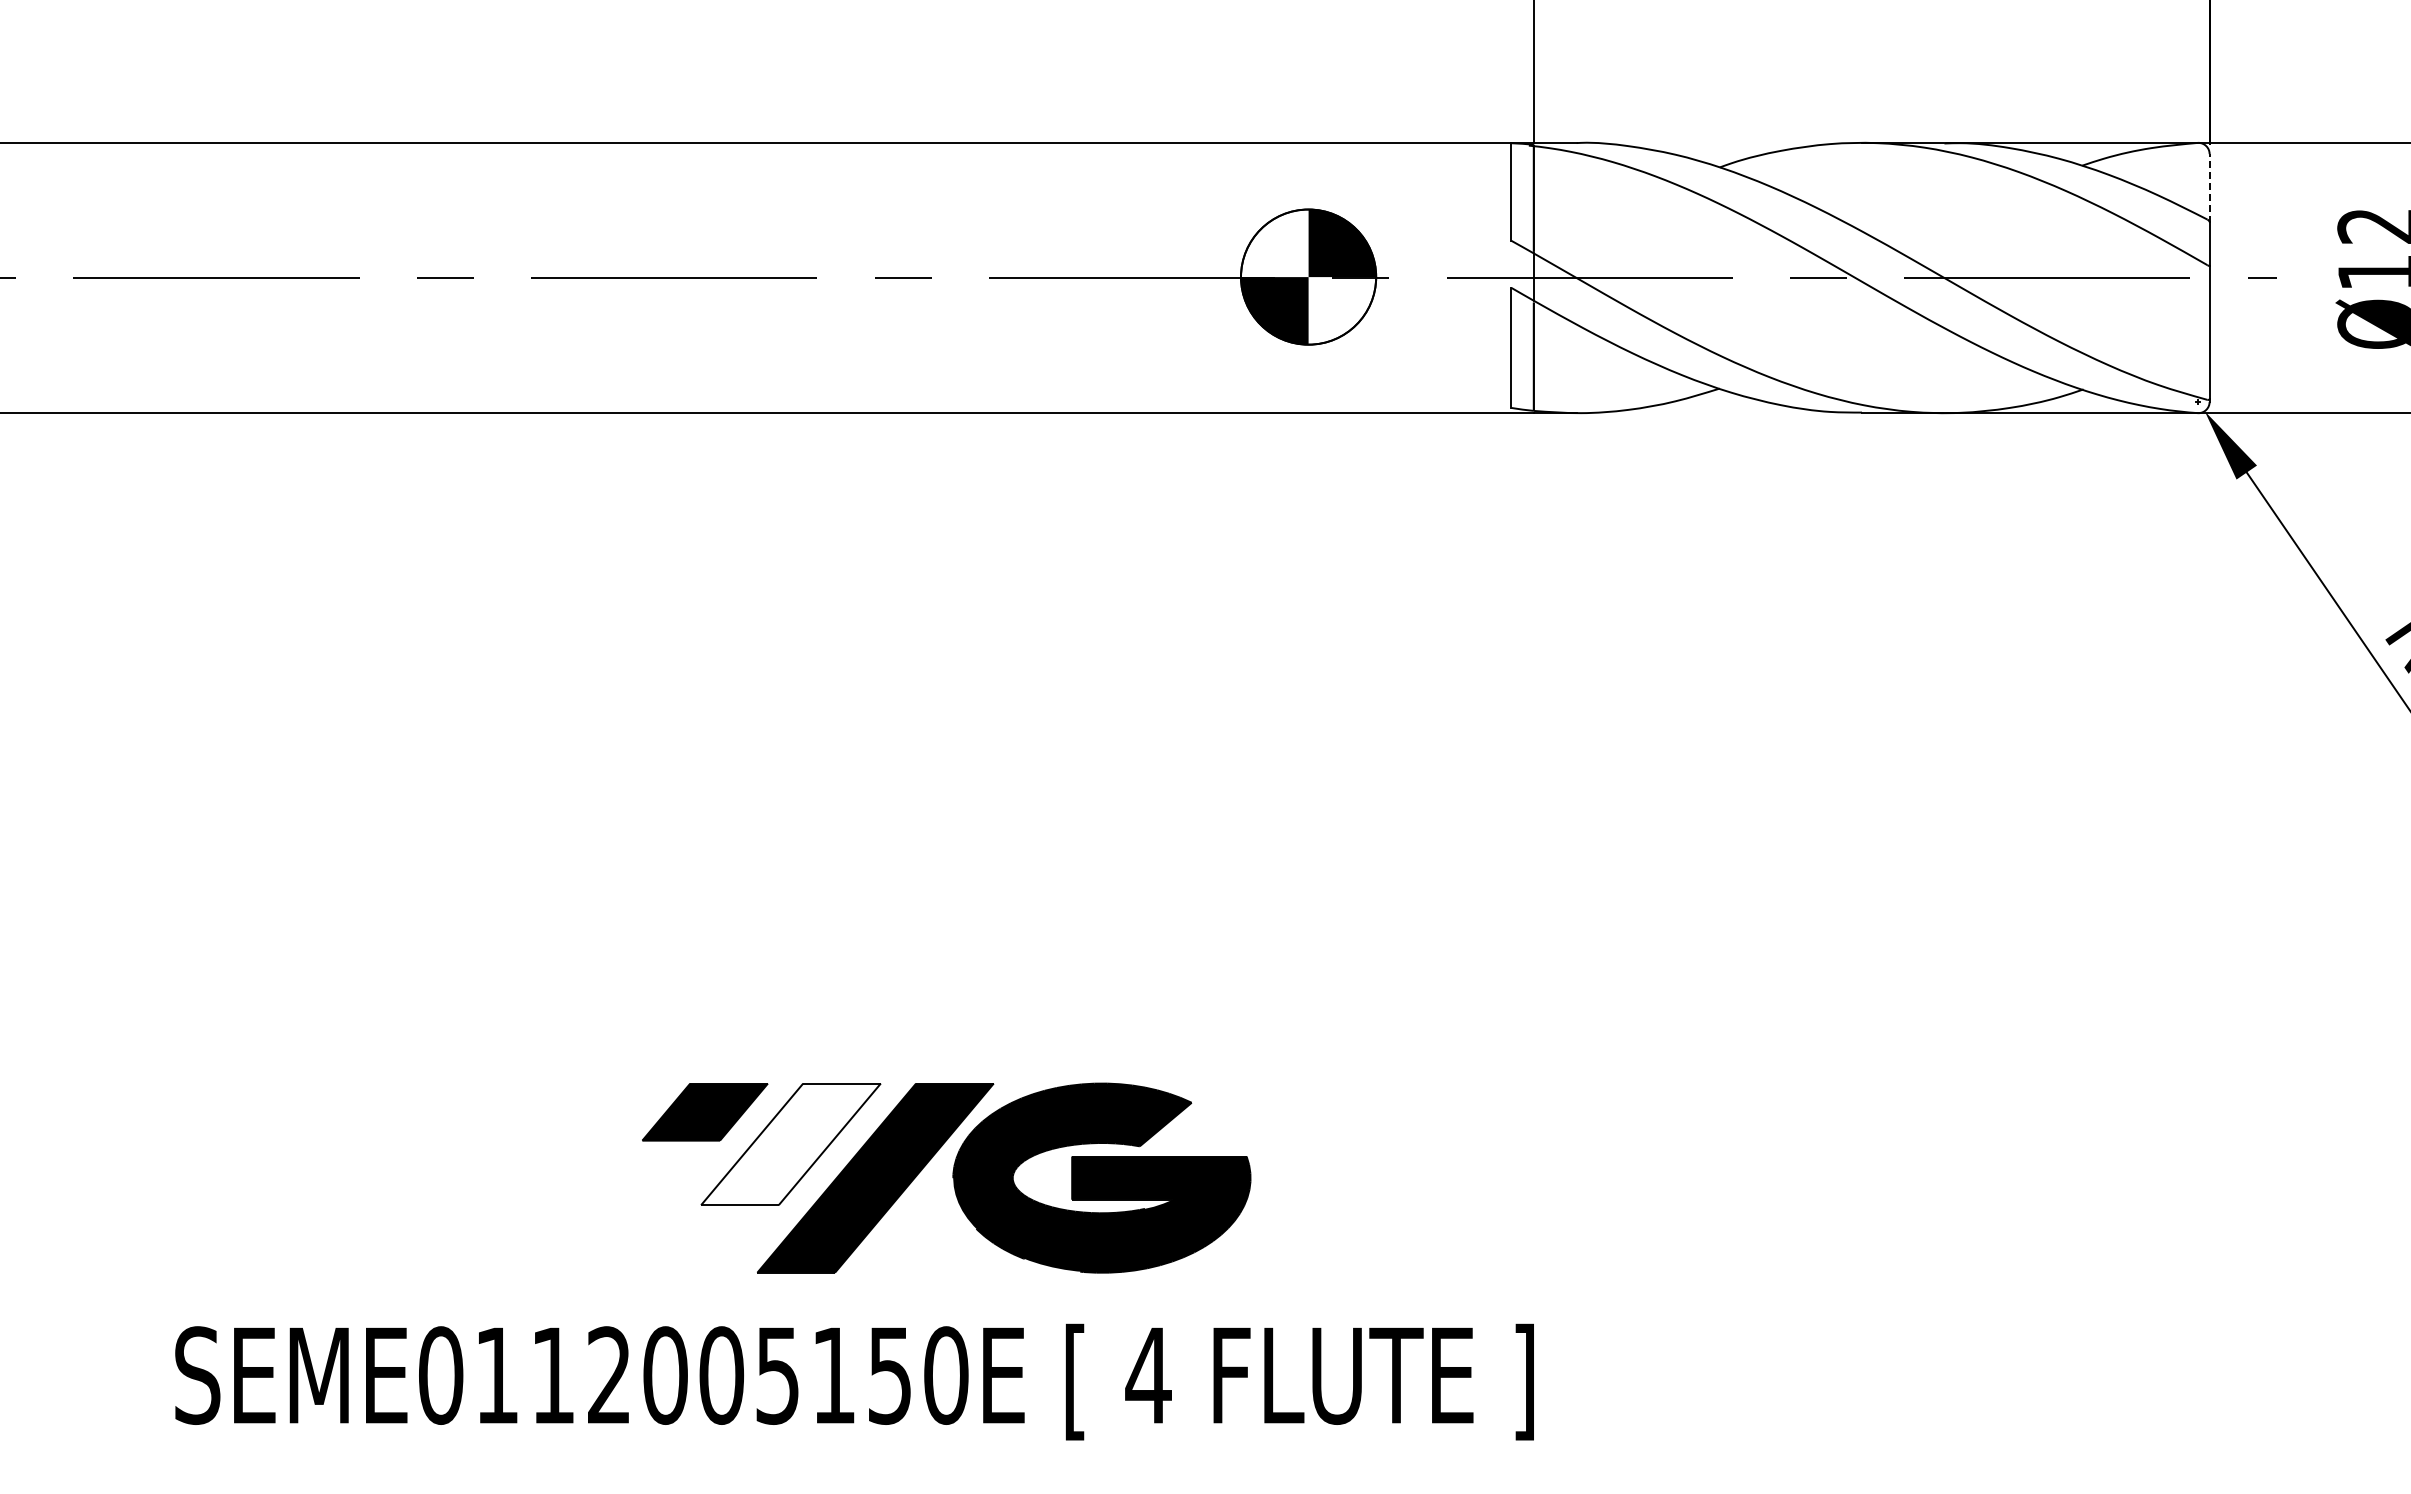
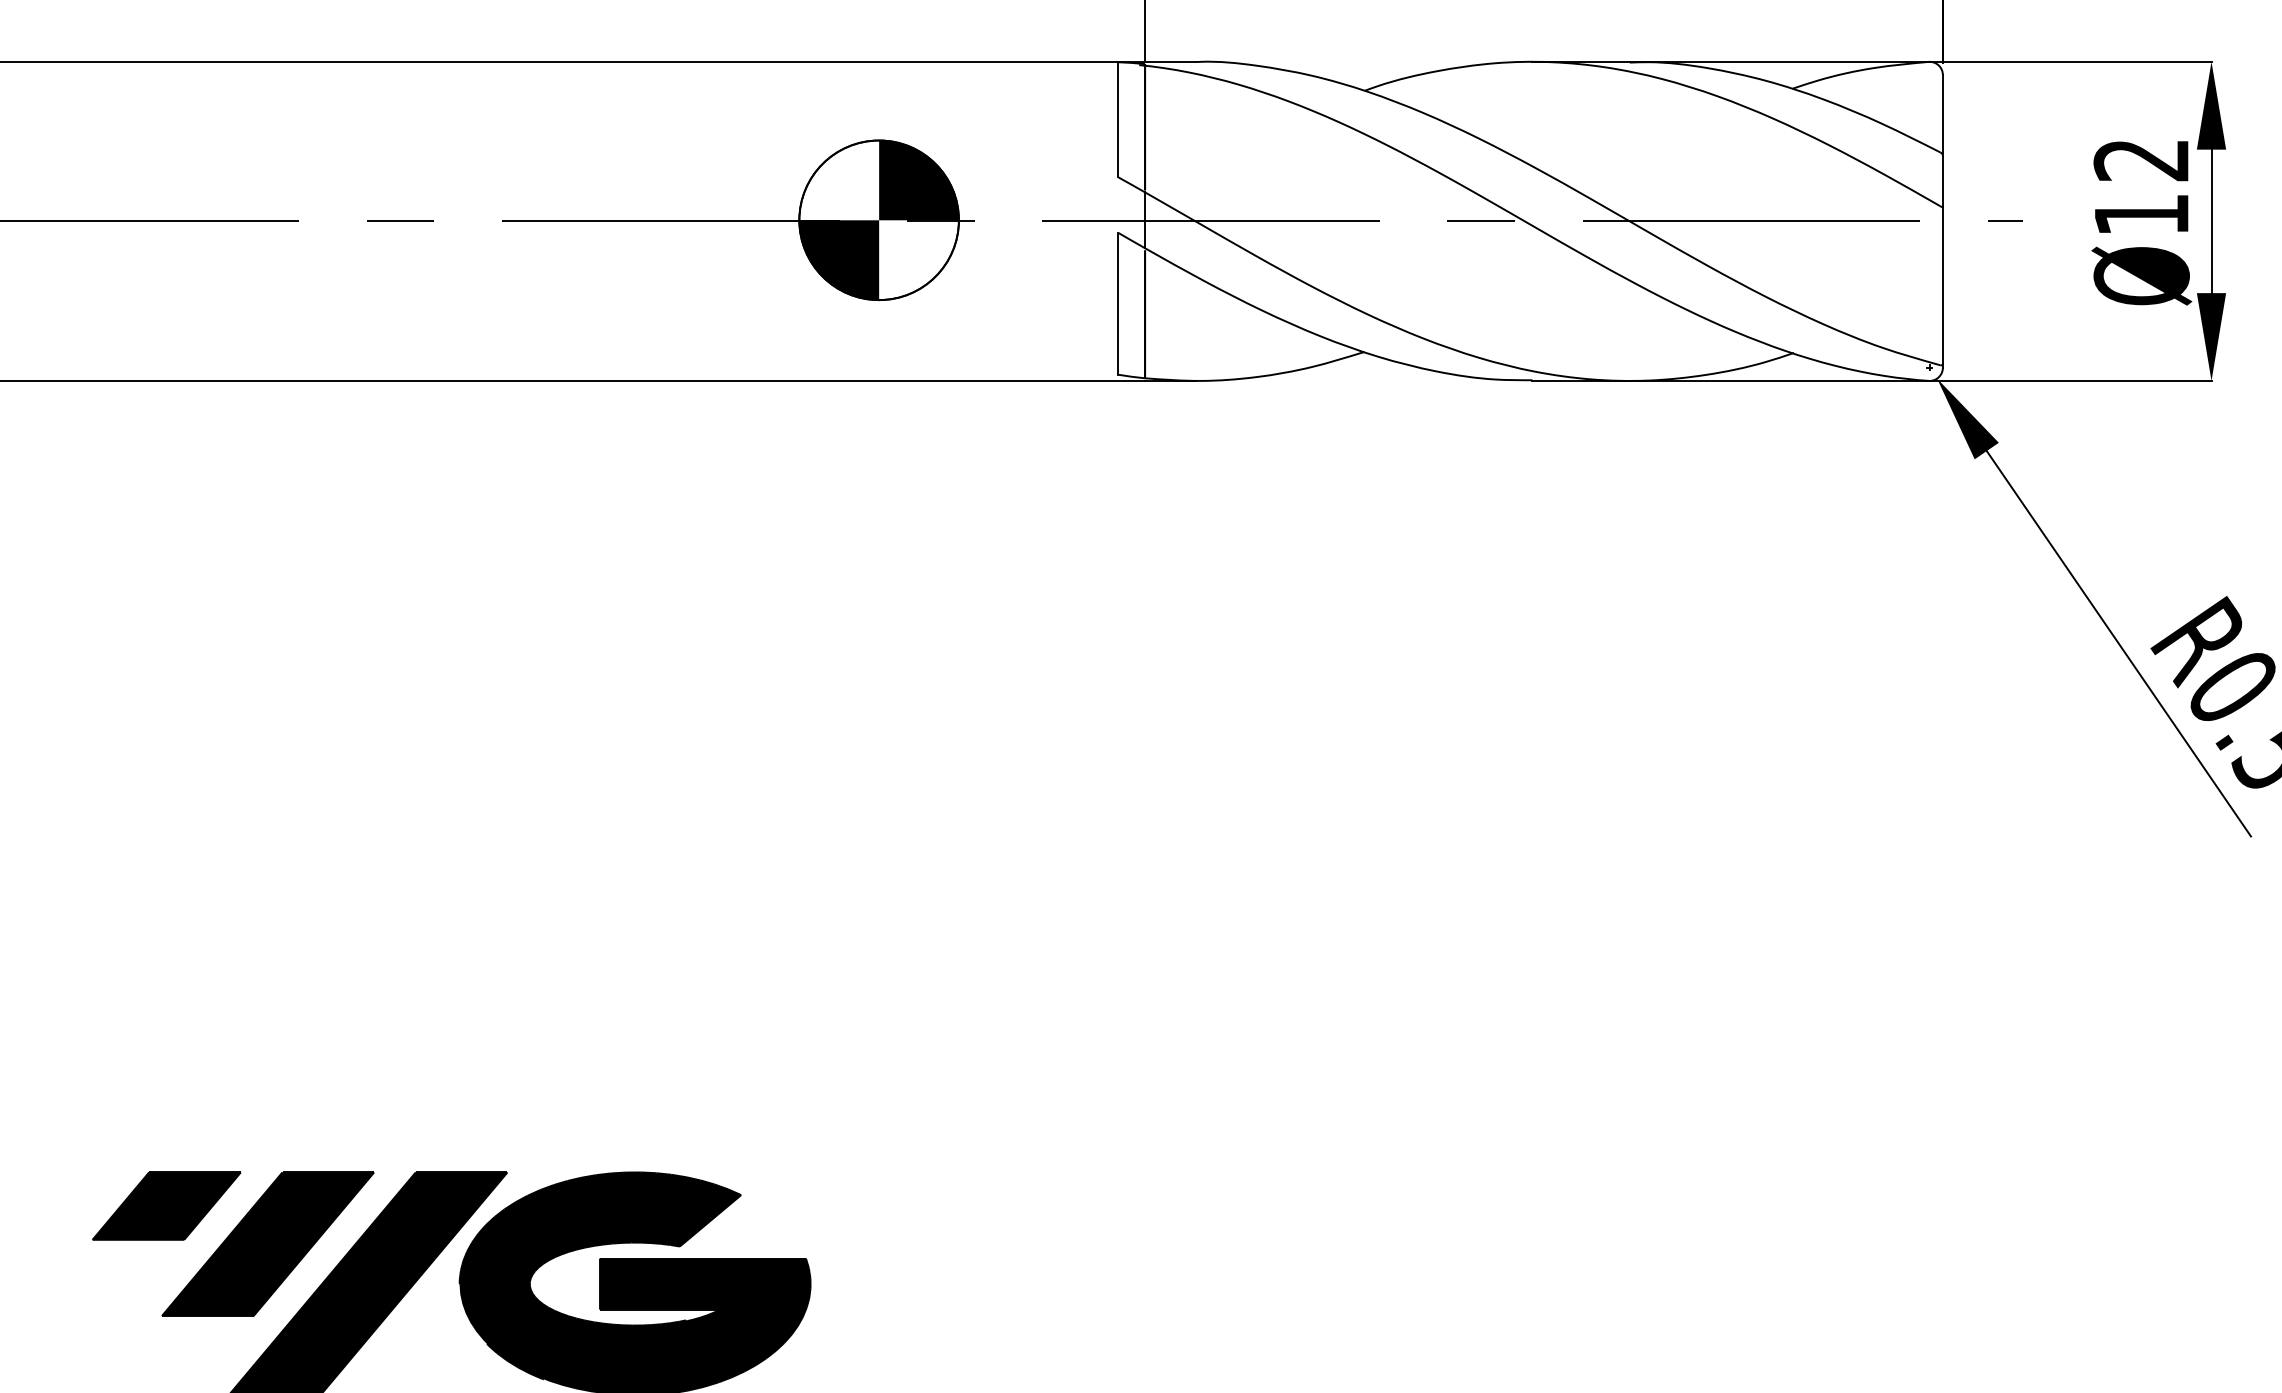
line: (2209, 187) -> (1942, 114), dashed -> solid
fill: (790, 1144) -> (267, 1244), added

